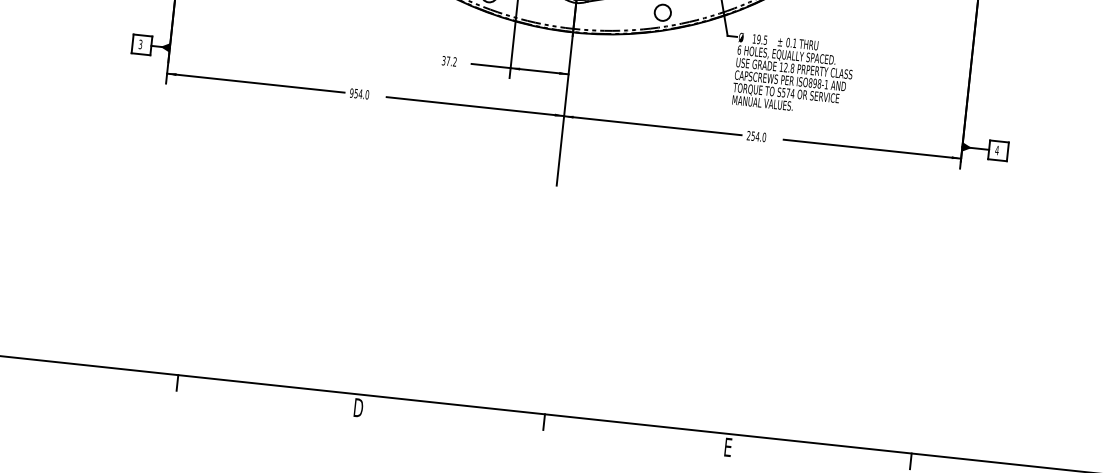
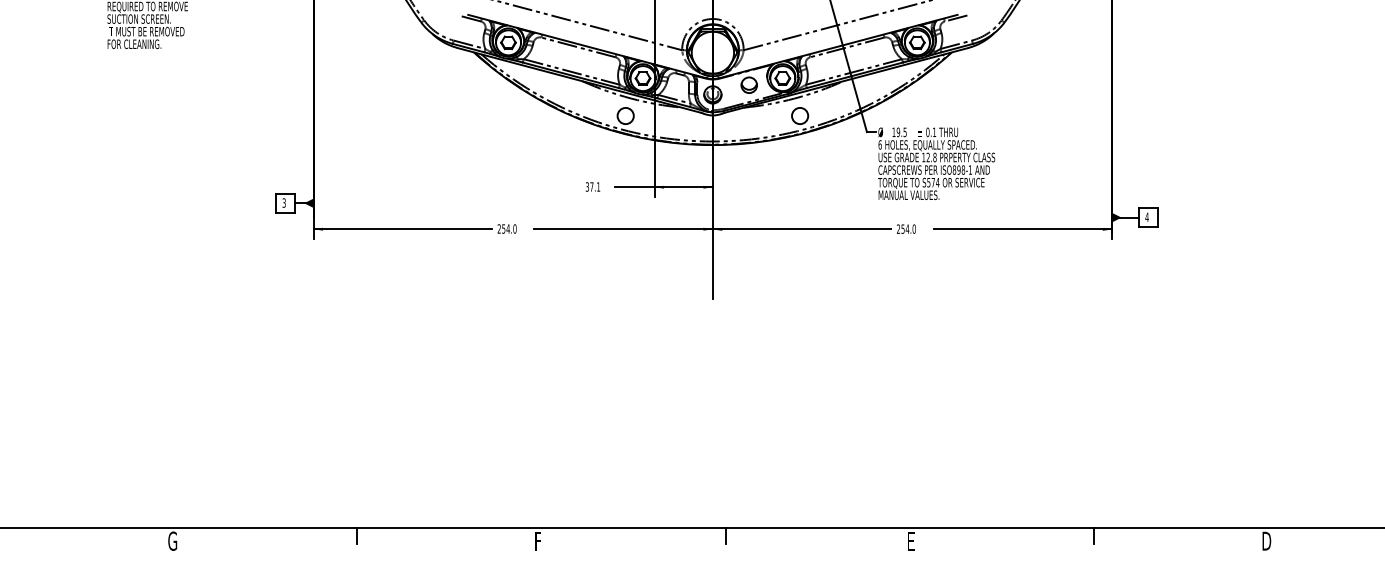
text: (454, 61) -> (598, 186), 37.2 -> 37.1
text: (351, 92) -> (498, 228), 954.0 -> 254.0
text: (358, 407) -> (539, 540), D -> F

